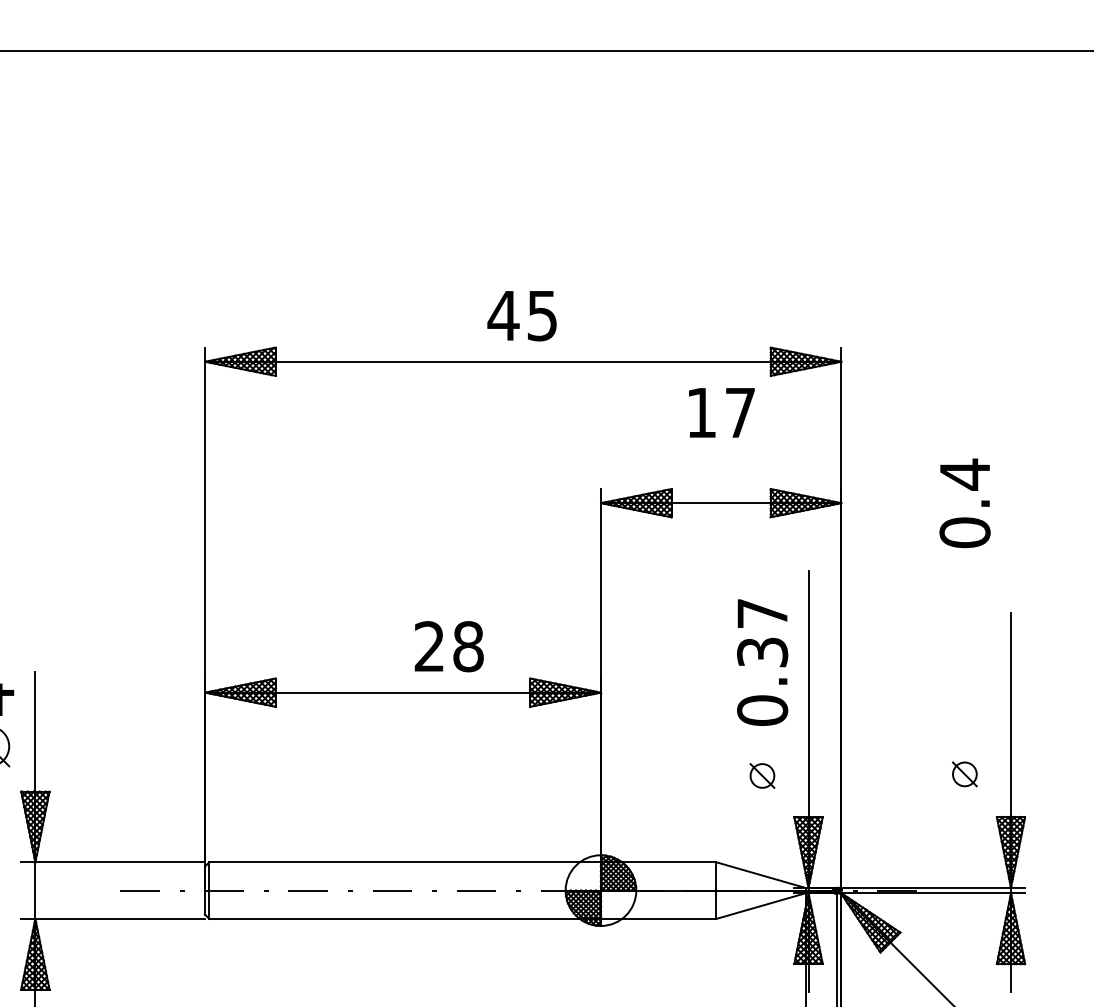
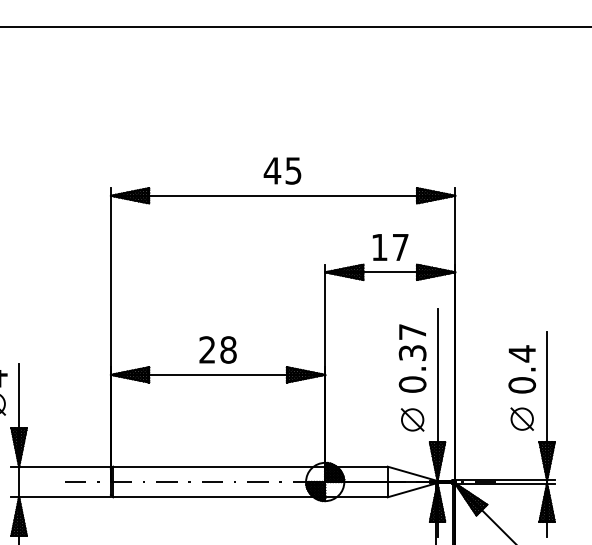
text: (721, 412) -> (390, 247), moved
text: (965, 503) -> (522, 369), moved
text: (448, 645) -> (217, 349), moved
part: (963, 773) -> (521, 418), size x1.67
part: (762, 775) -> (412, 419), size x1.67

